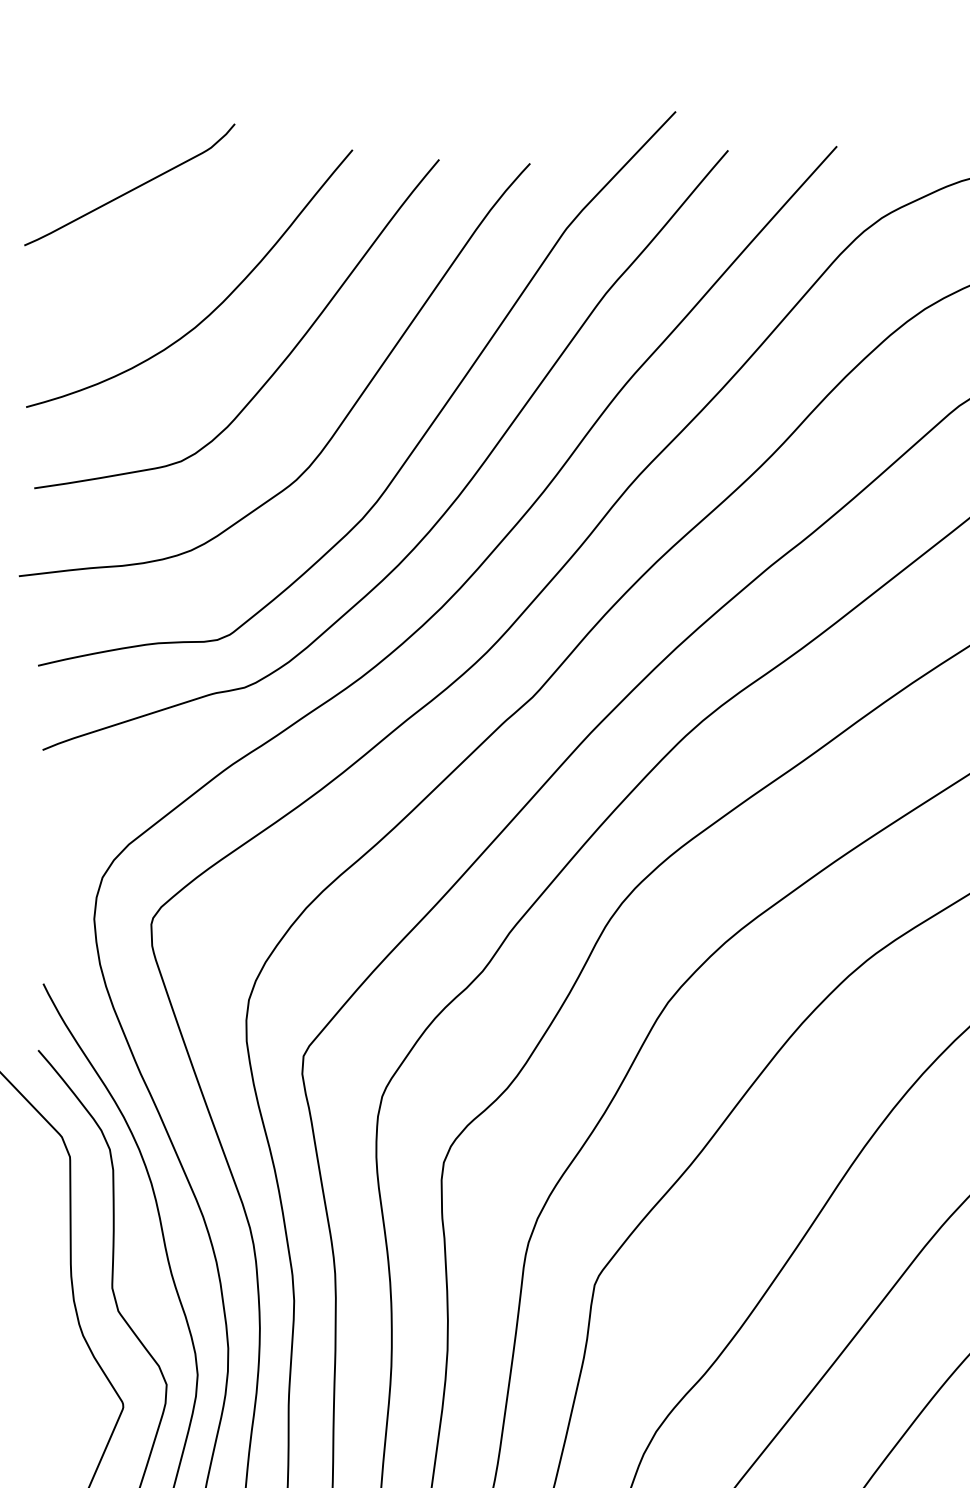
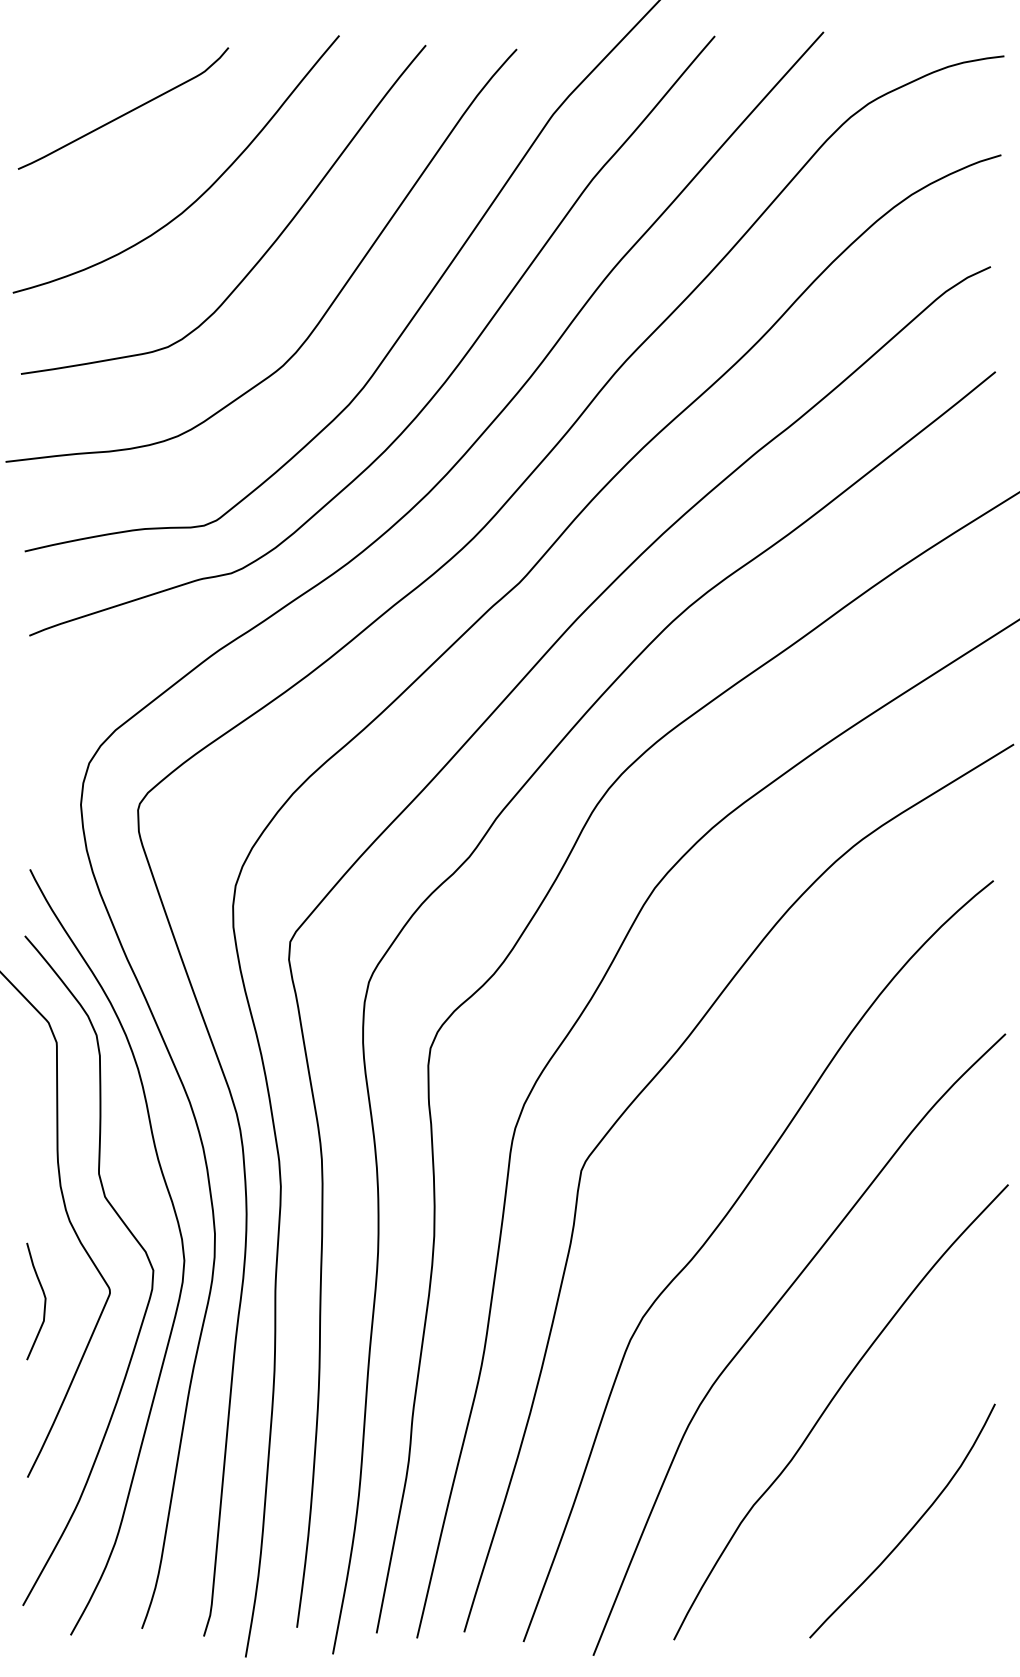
curve: (132, 188) -> (126, 112), moved
curve: (57, 1415) -> (44, 1301), added

